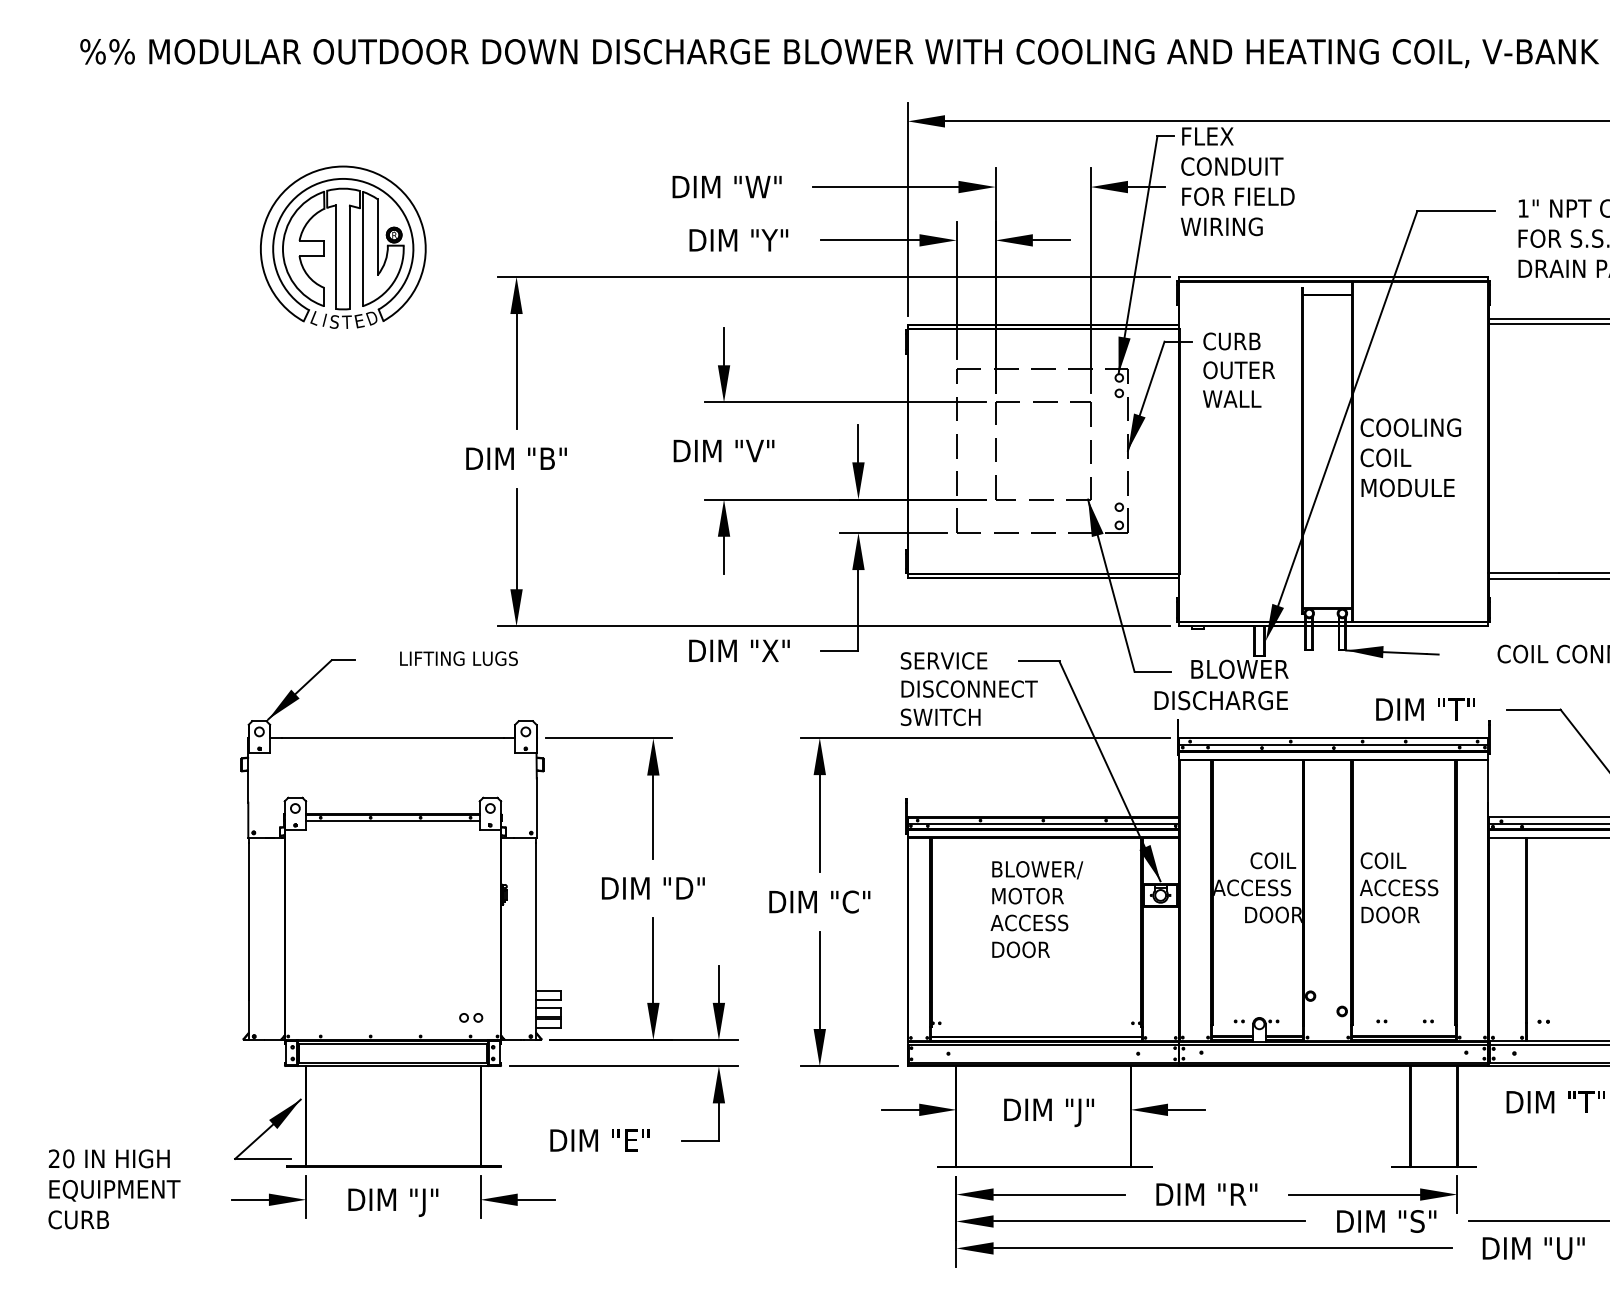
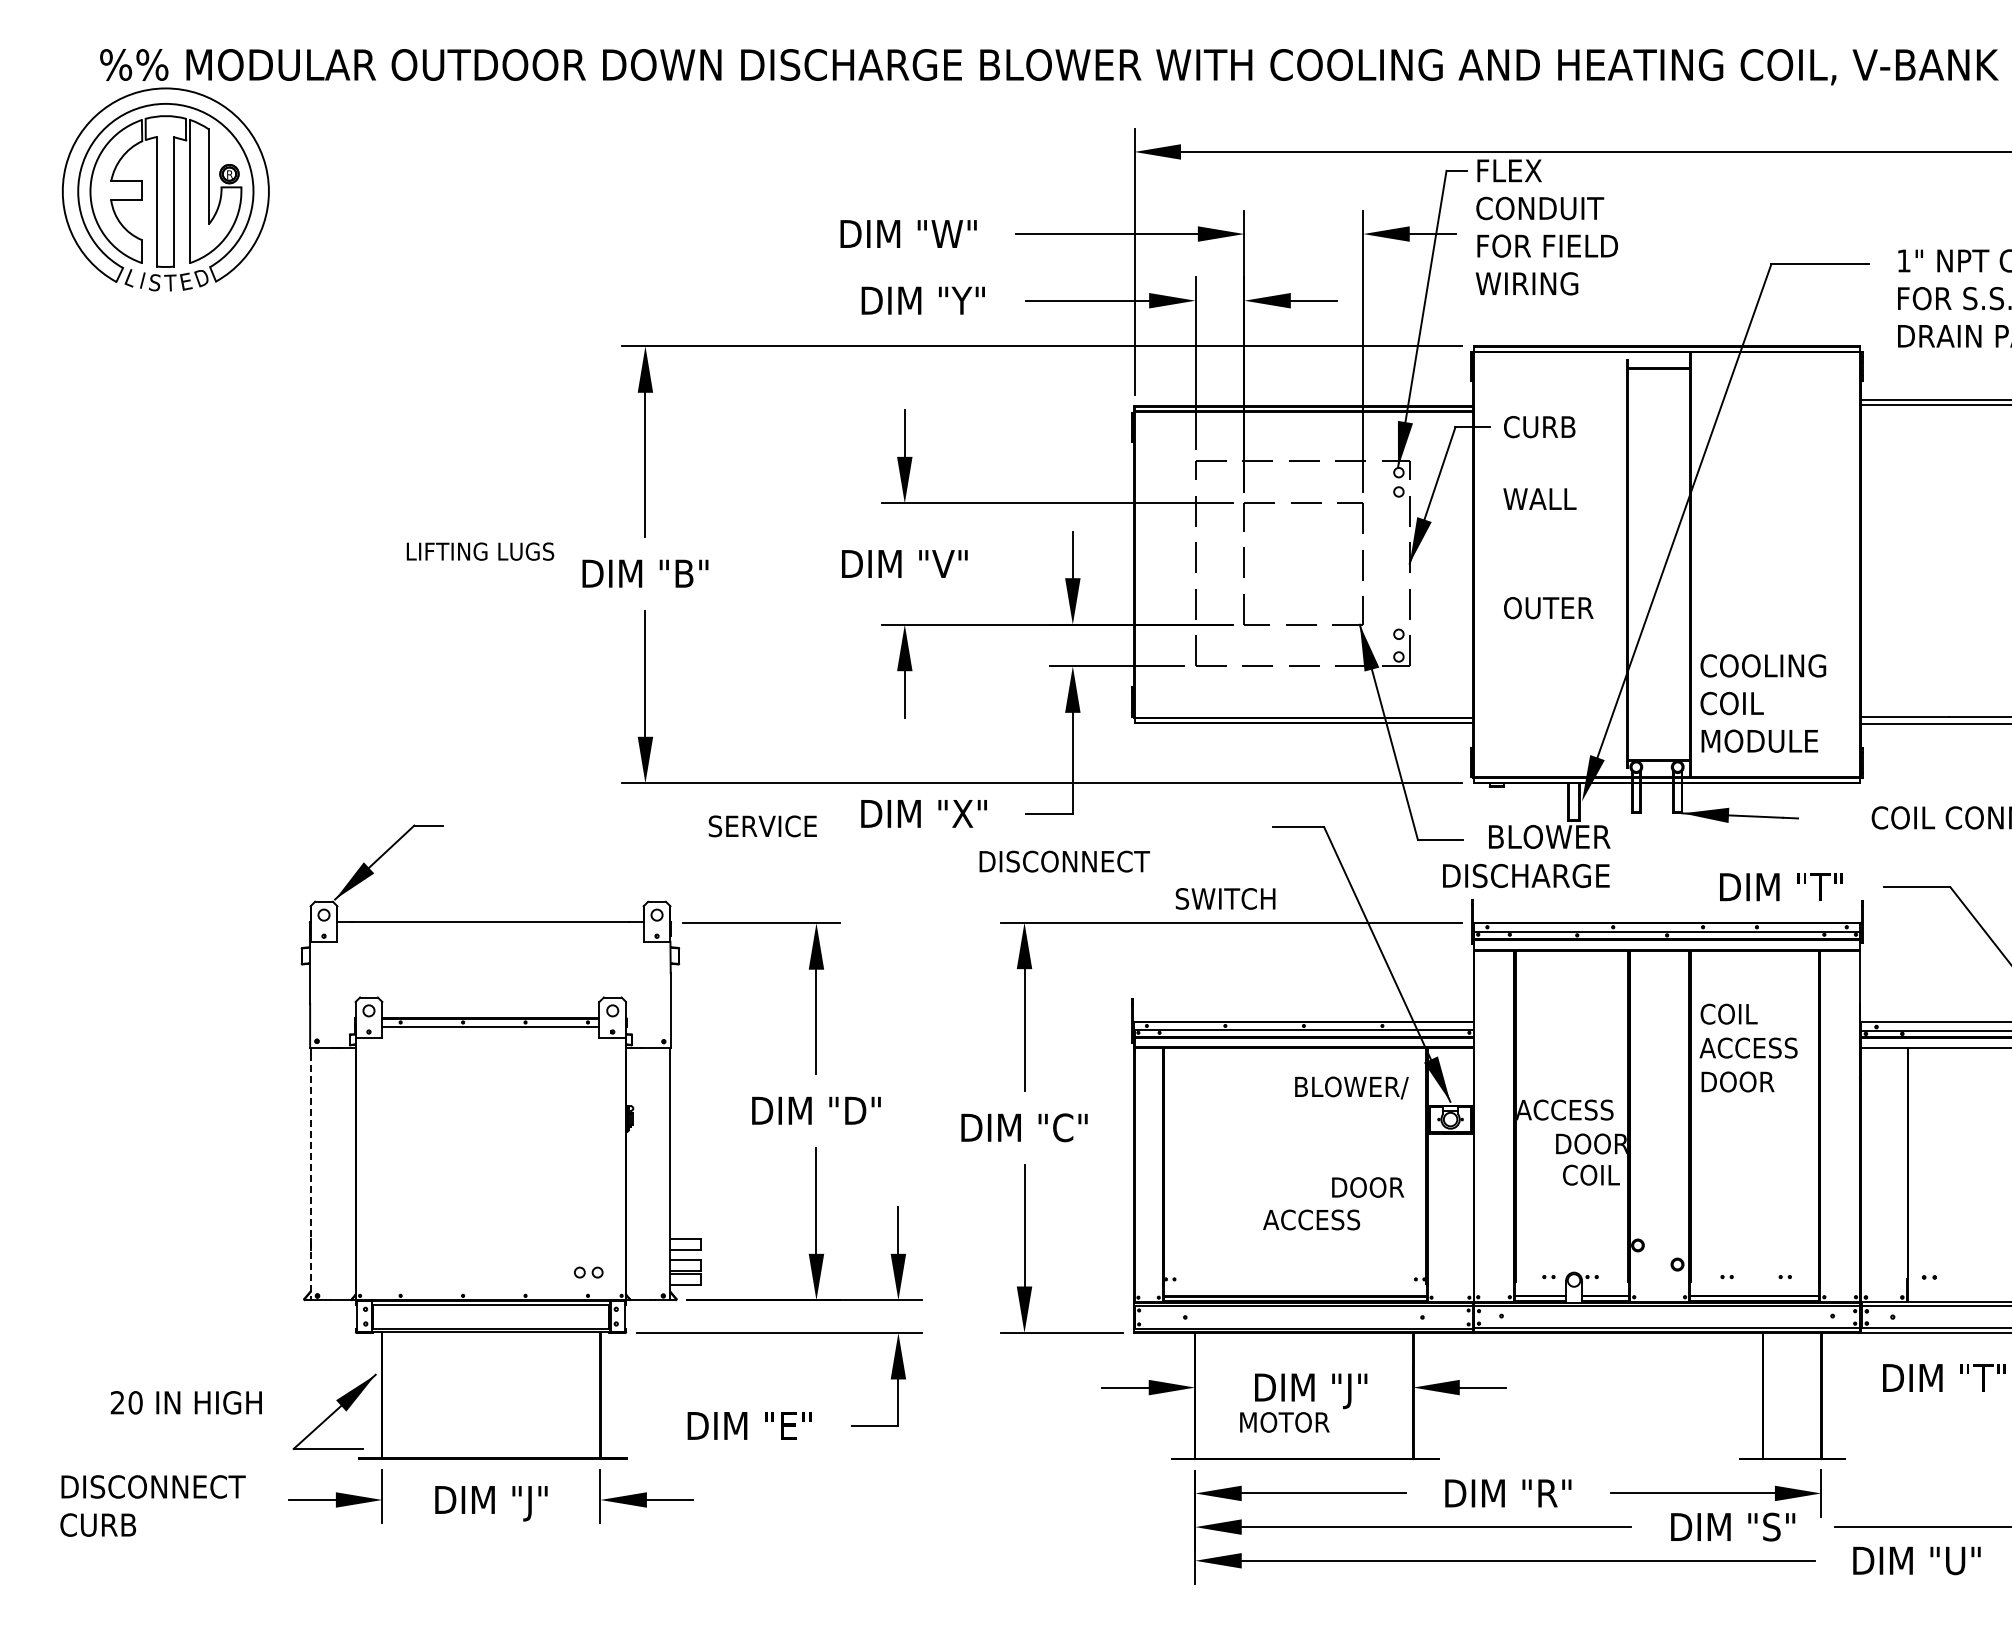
part: (342, 247) -> (165, 189), moved
text: (1239, 370) -> (1548, 608), moved
text: (1411, 457) -> (1763, 703), moved
text: (458, 658) -> (480, 551), moved
text: (943, 661) -> (762, 826), moved
text: (969, 689) -> (1064, 861), moved
text: (940, 717) -> (1225, 898), moved
text: (1273, 860) -> (1591, 1174), moved
text: (1037, 869) -> (1351, 1087), moved
text: (1399, 887) -> (1748, 1047), moved
text: (1027, 896) -> (1284, 1422), moved
text: (1029, 922) -> (1311, 1219), moved
line: (248, 941) -> (310, 1177), solid -> dashed
text: (1021, 949) -> (1368, 1187), moved
text: (108, 1158) -> (185, 1402), moved
text: (123, 1190) -> (154, 1488), EQUIPMENT -> DISCONNECT

